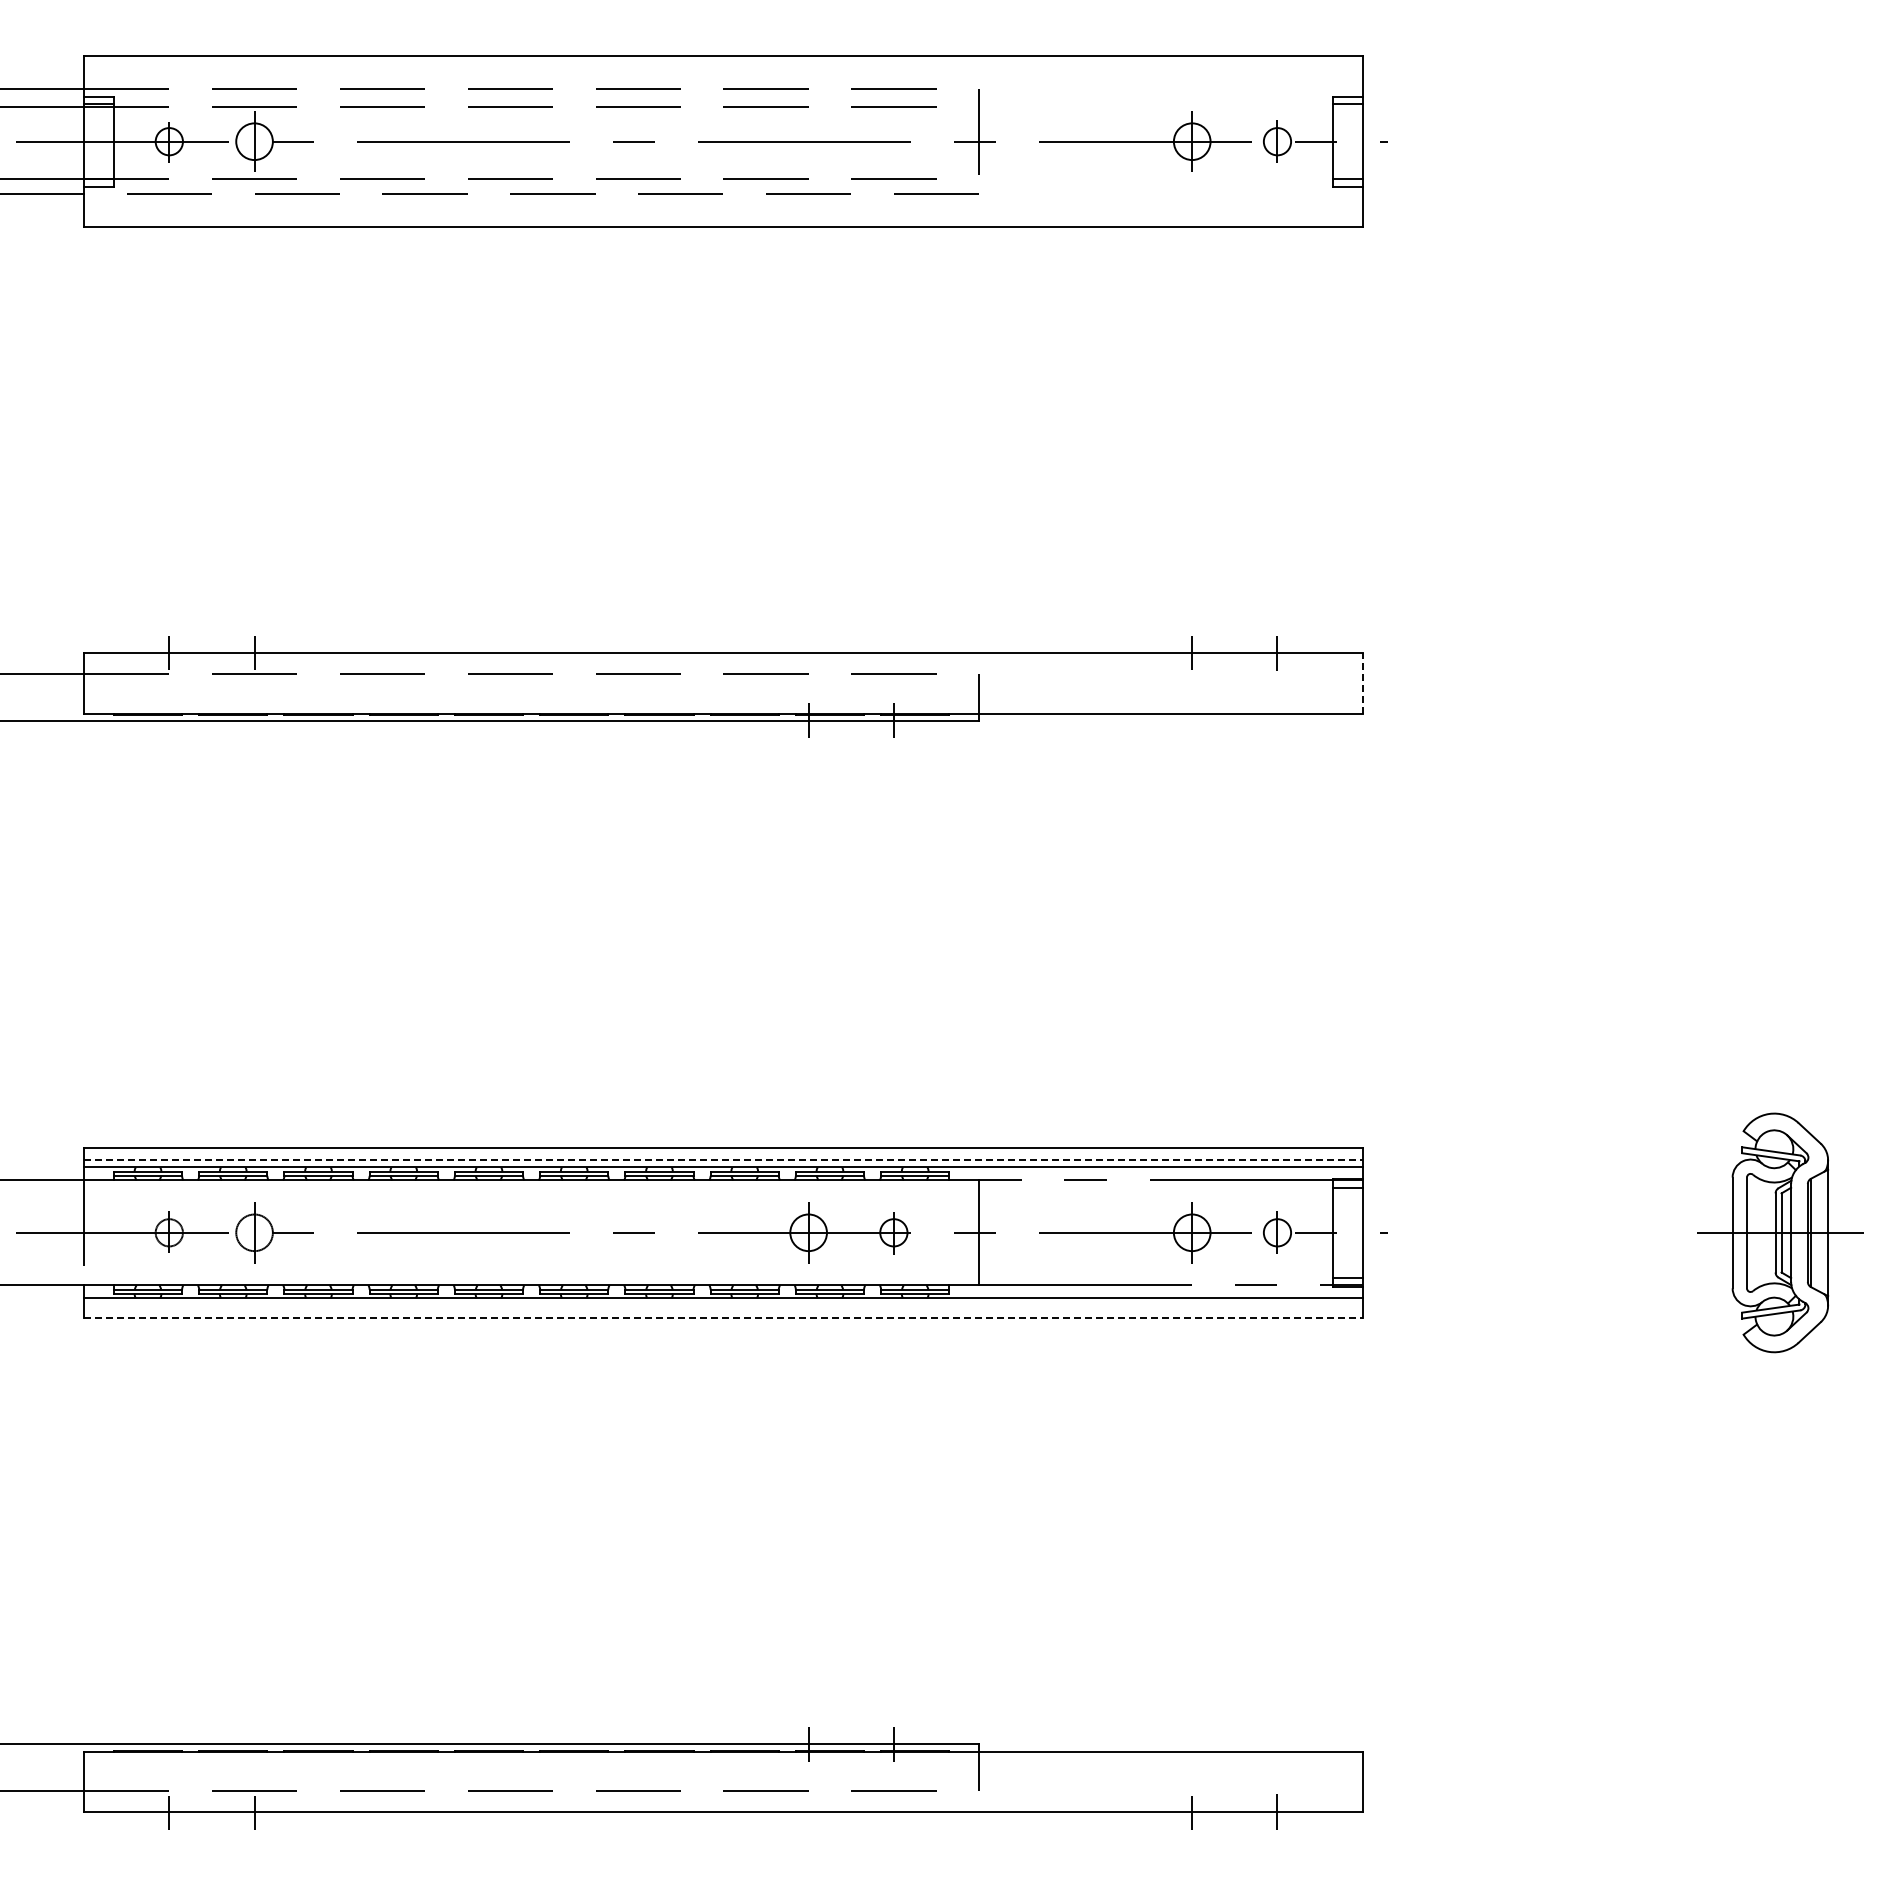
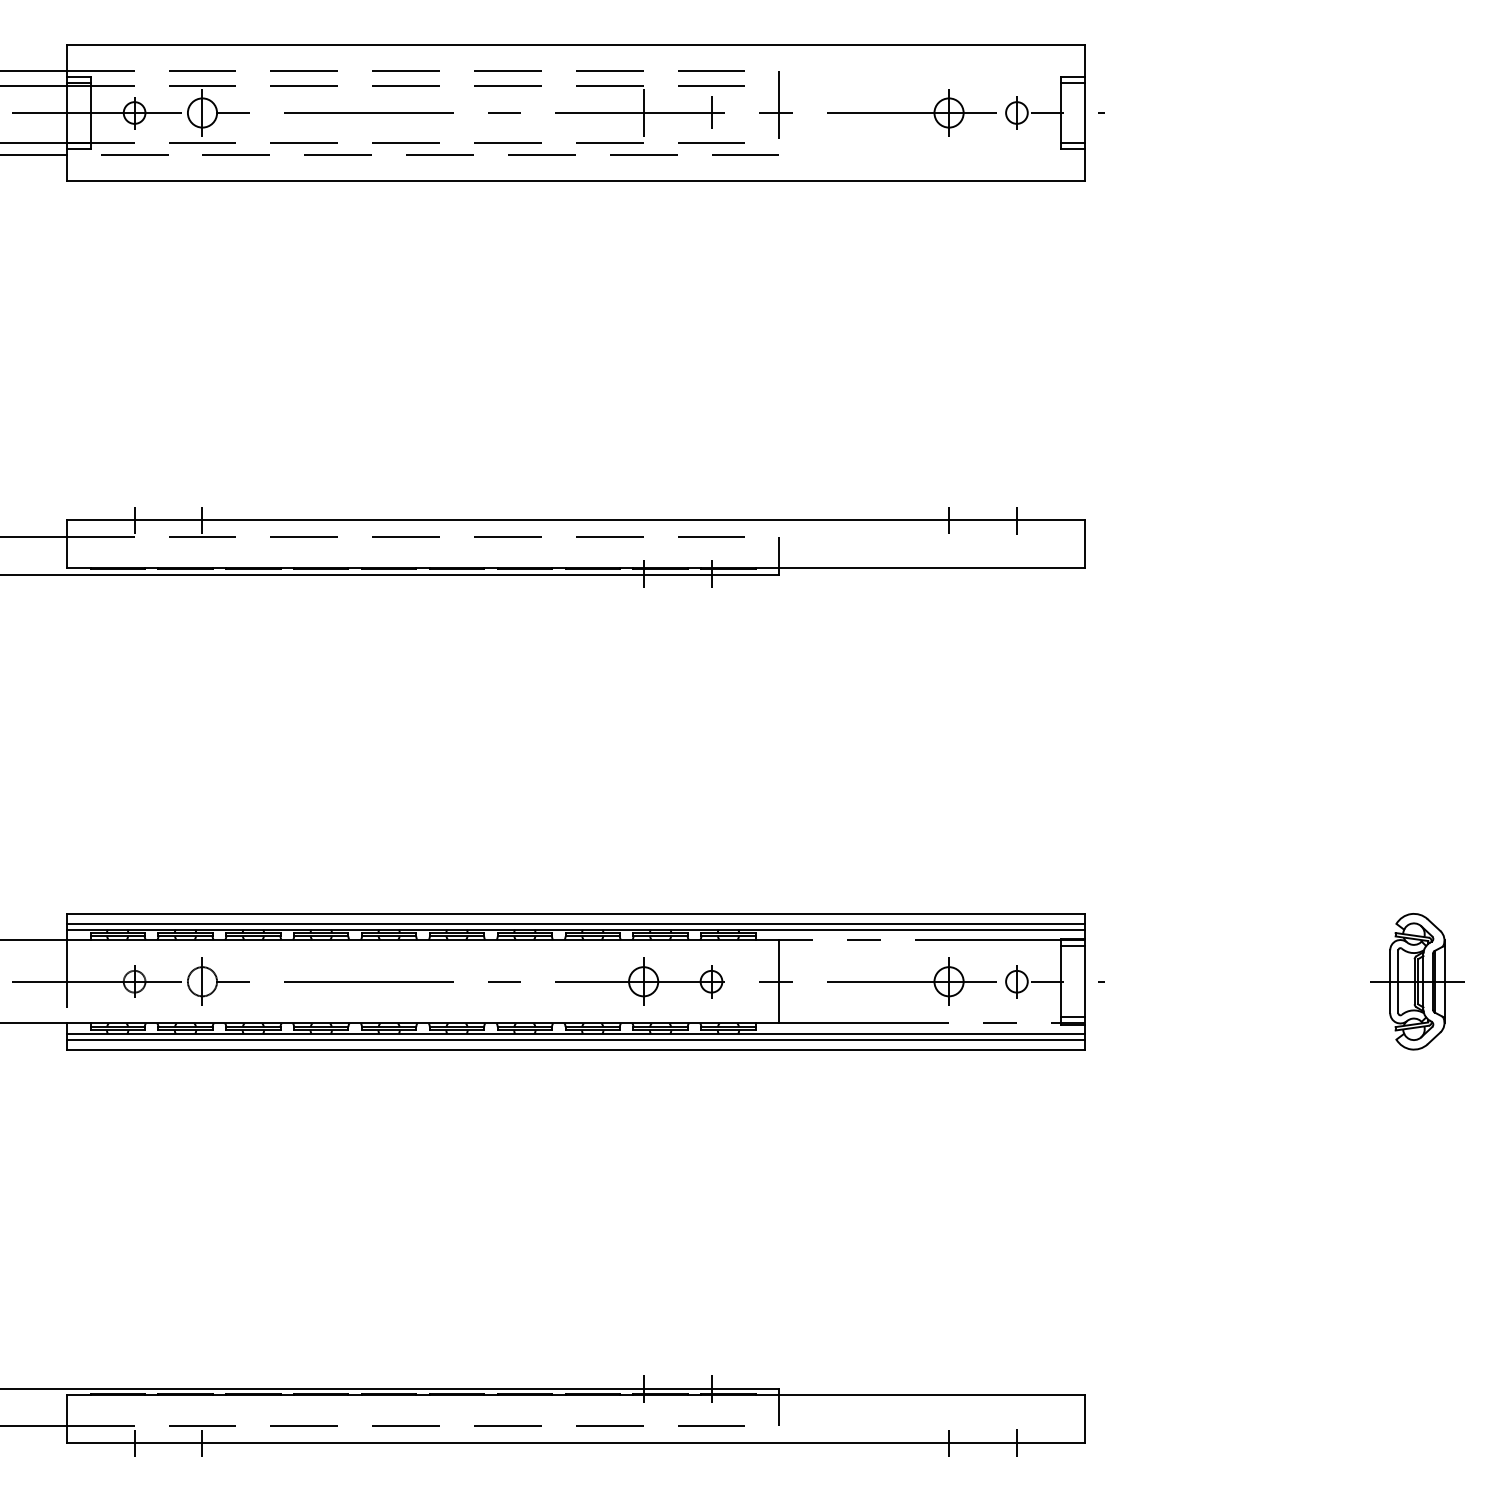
line: (893, 140) -> (711, 112), added
line: (808, 141) -> (643, 112), added
line: (1362, 682) -> (1084, 543), dashed -> solid
line: (723, 1160) -> (575, 924), dashed -> solid
part: (1780, 1232) -> (1417, 981), size x0.71
line: (723, 1305) -> (575, 1039), added
line: (723, 1318) -> (575, 1049), dashed -> solid

